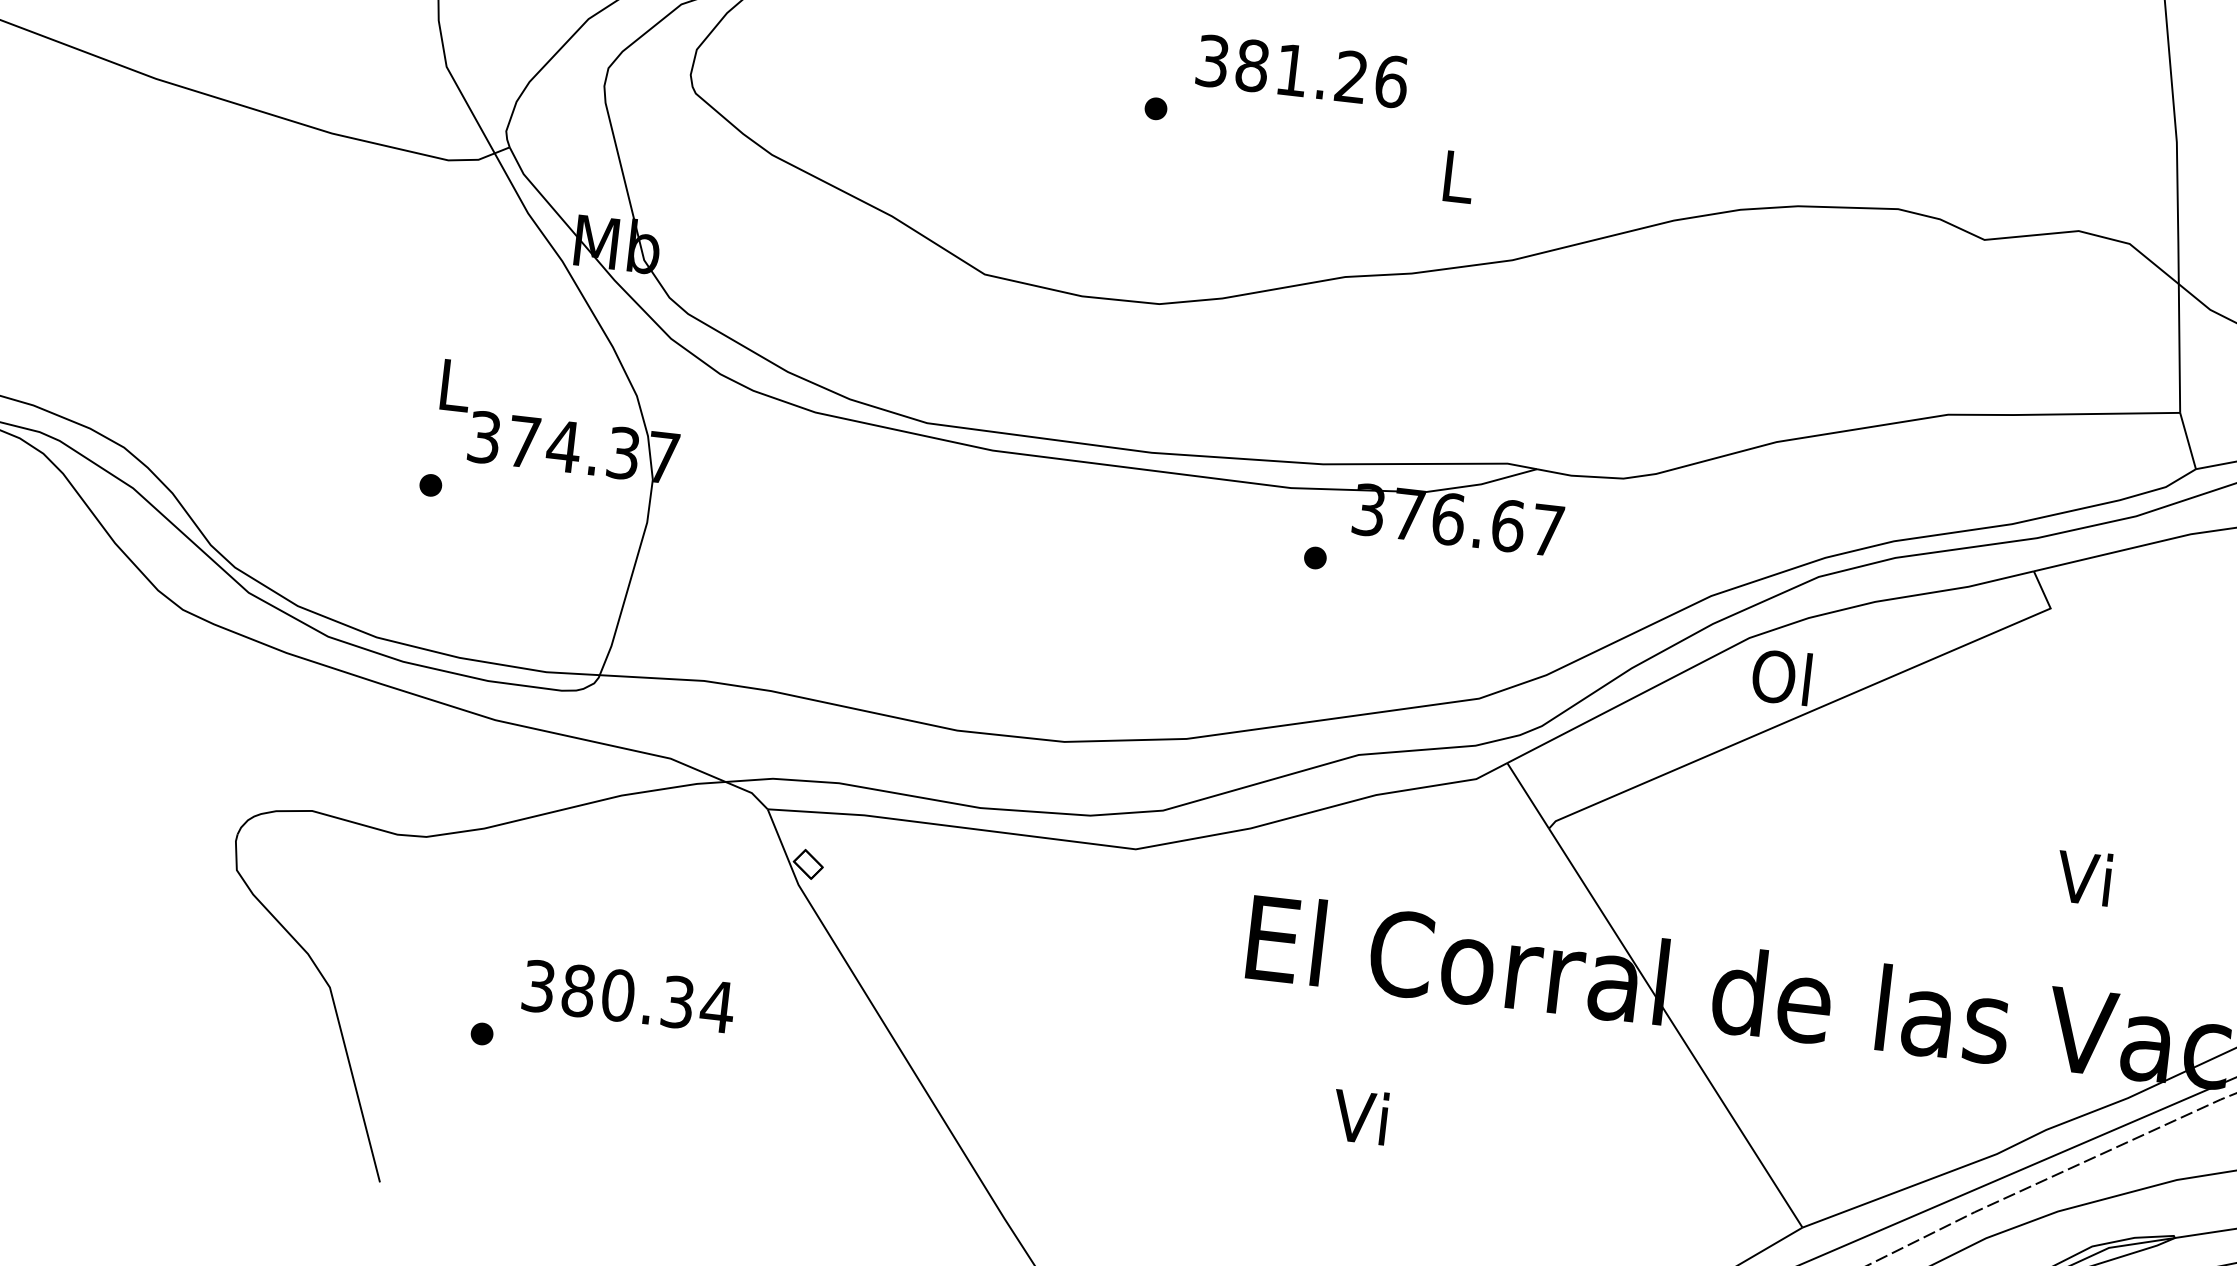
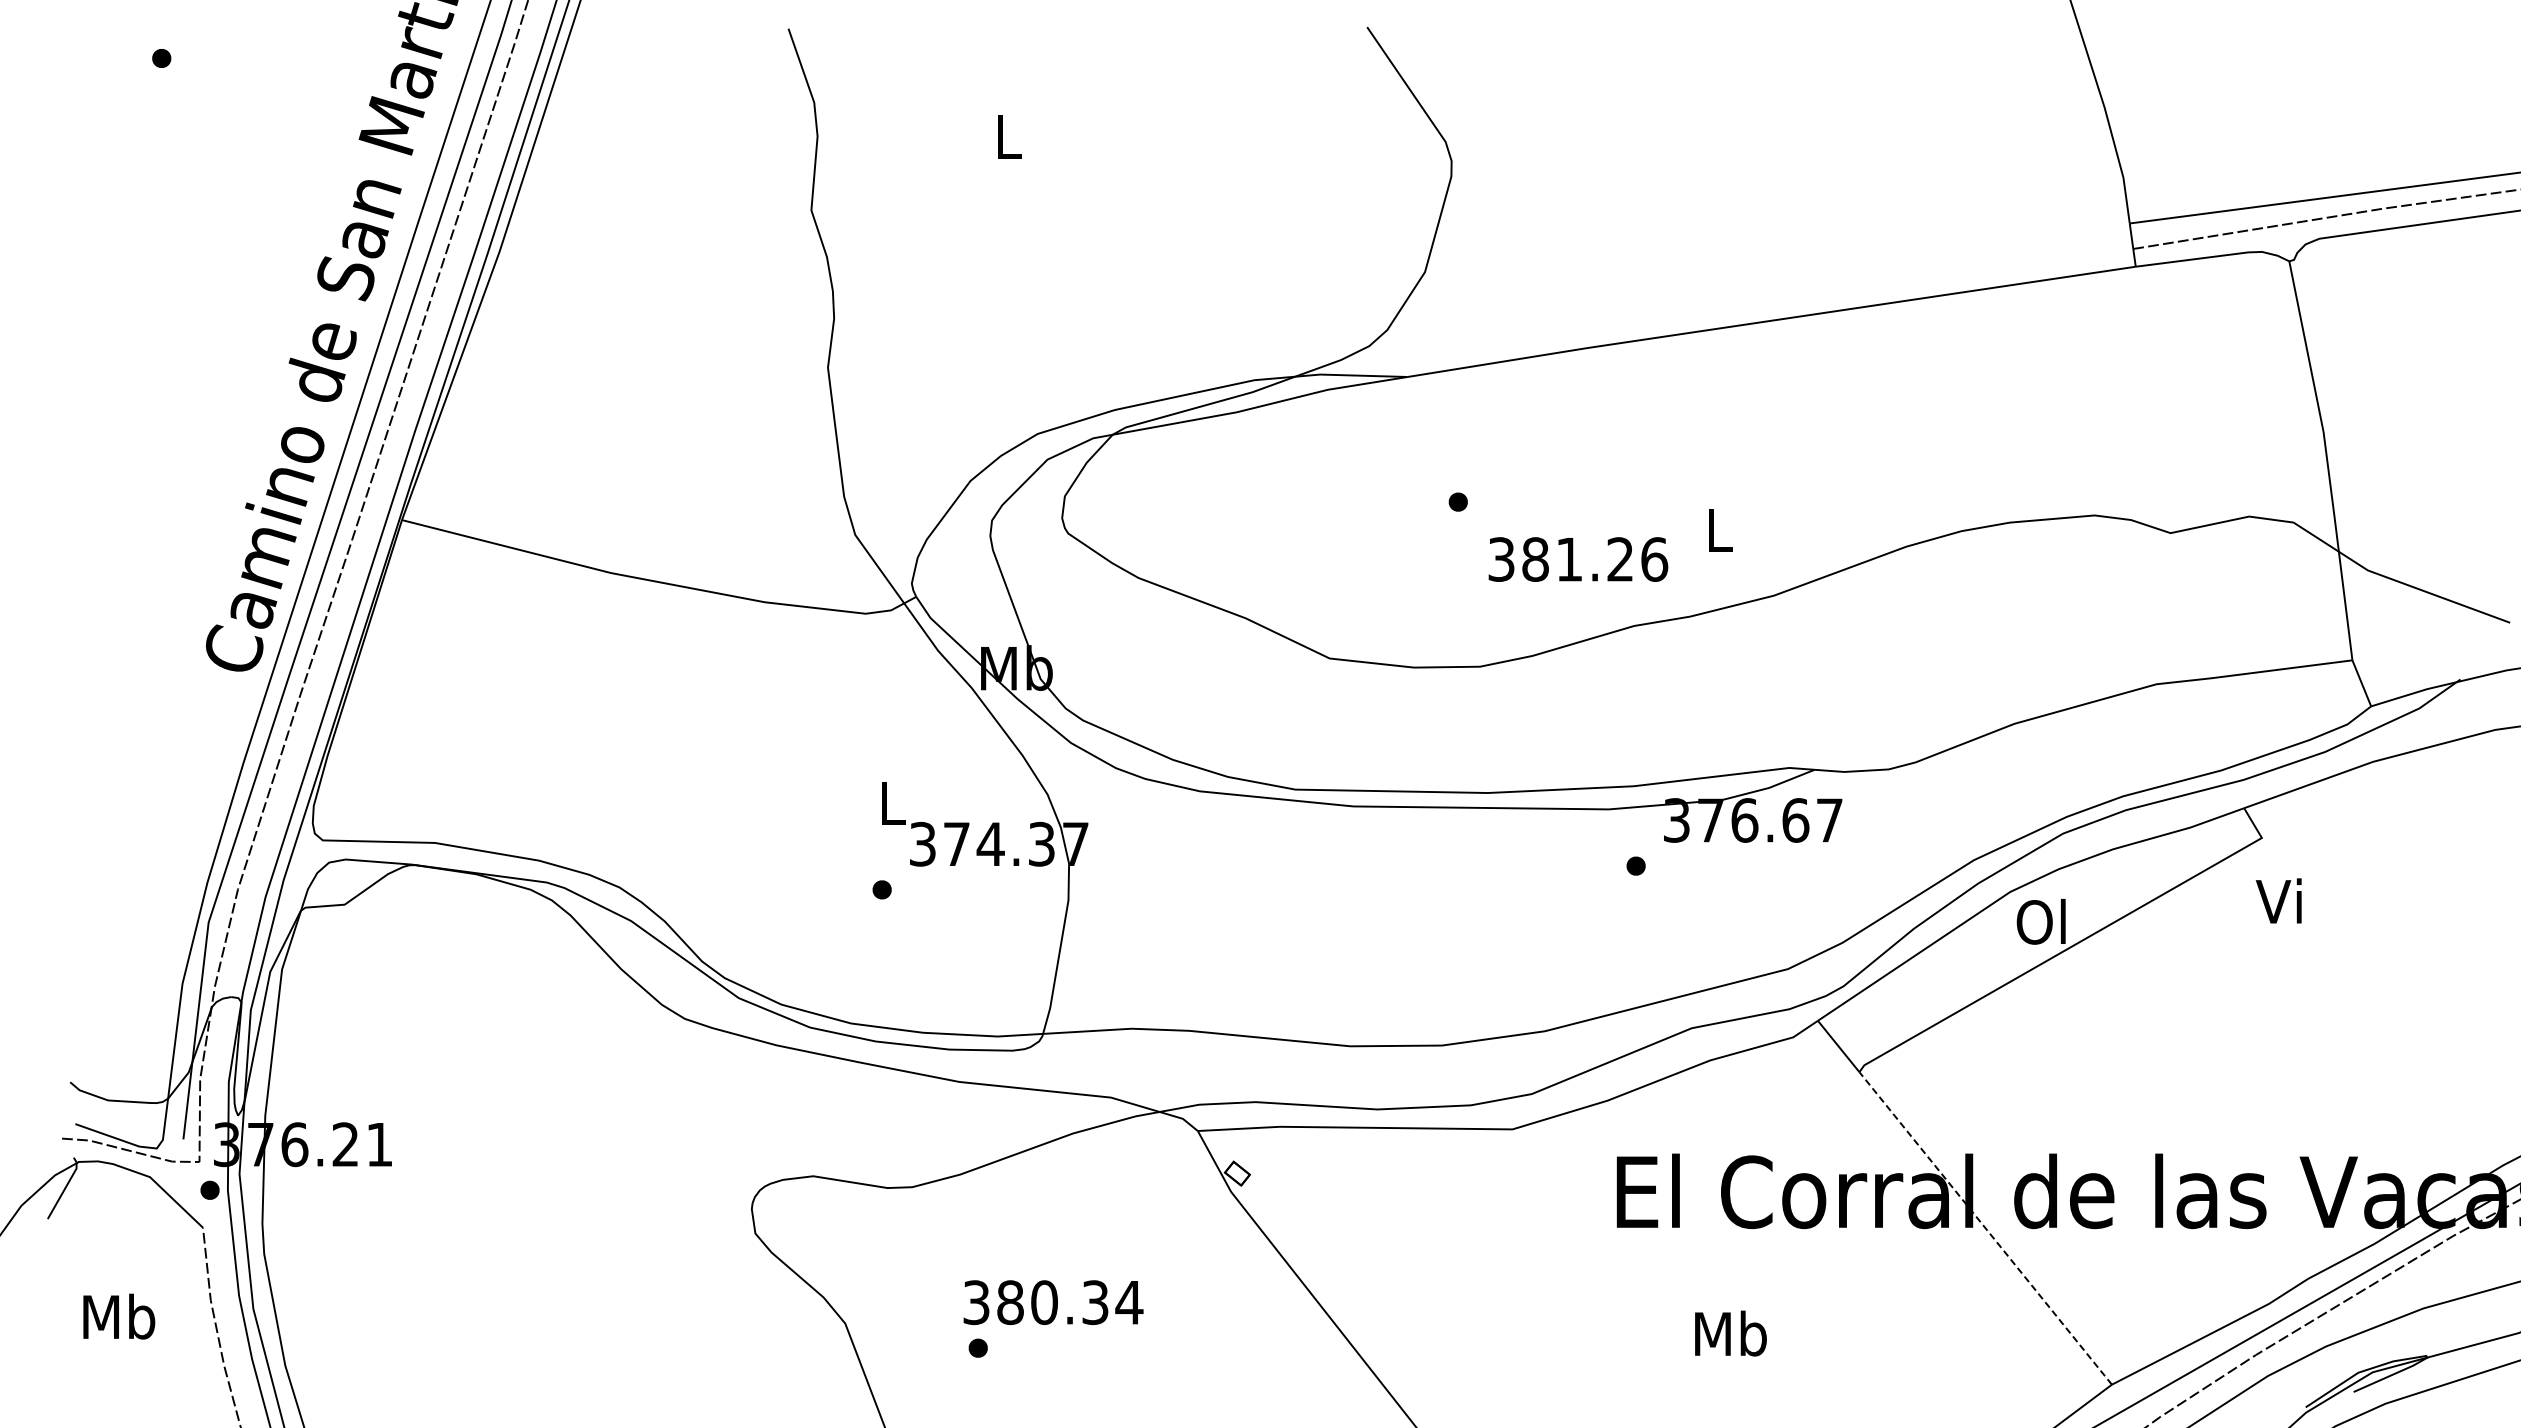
text: (1302, 71) -> (1578, 559), moved
text: (2083, 876) -> (2278, 900), moved
text: (628, 996) -> (1053, 1302), moved
line: (1675, 1027) -> (1985, 1227), solid -> dashed
text: (1363, 1116) -> (1730, 1333), Vi -> Mb

